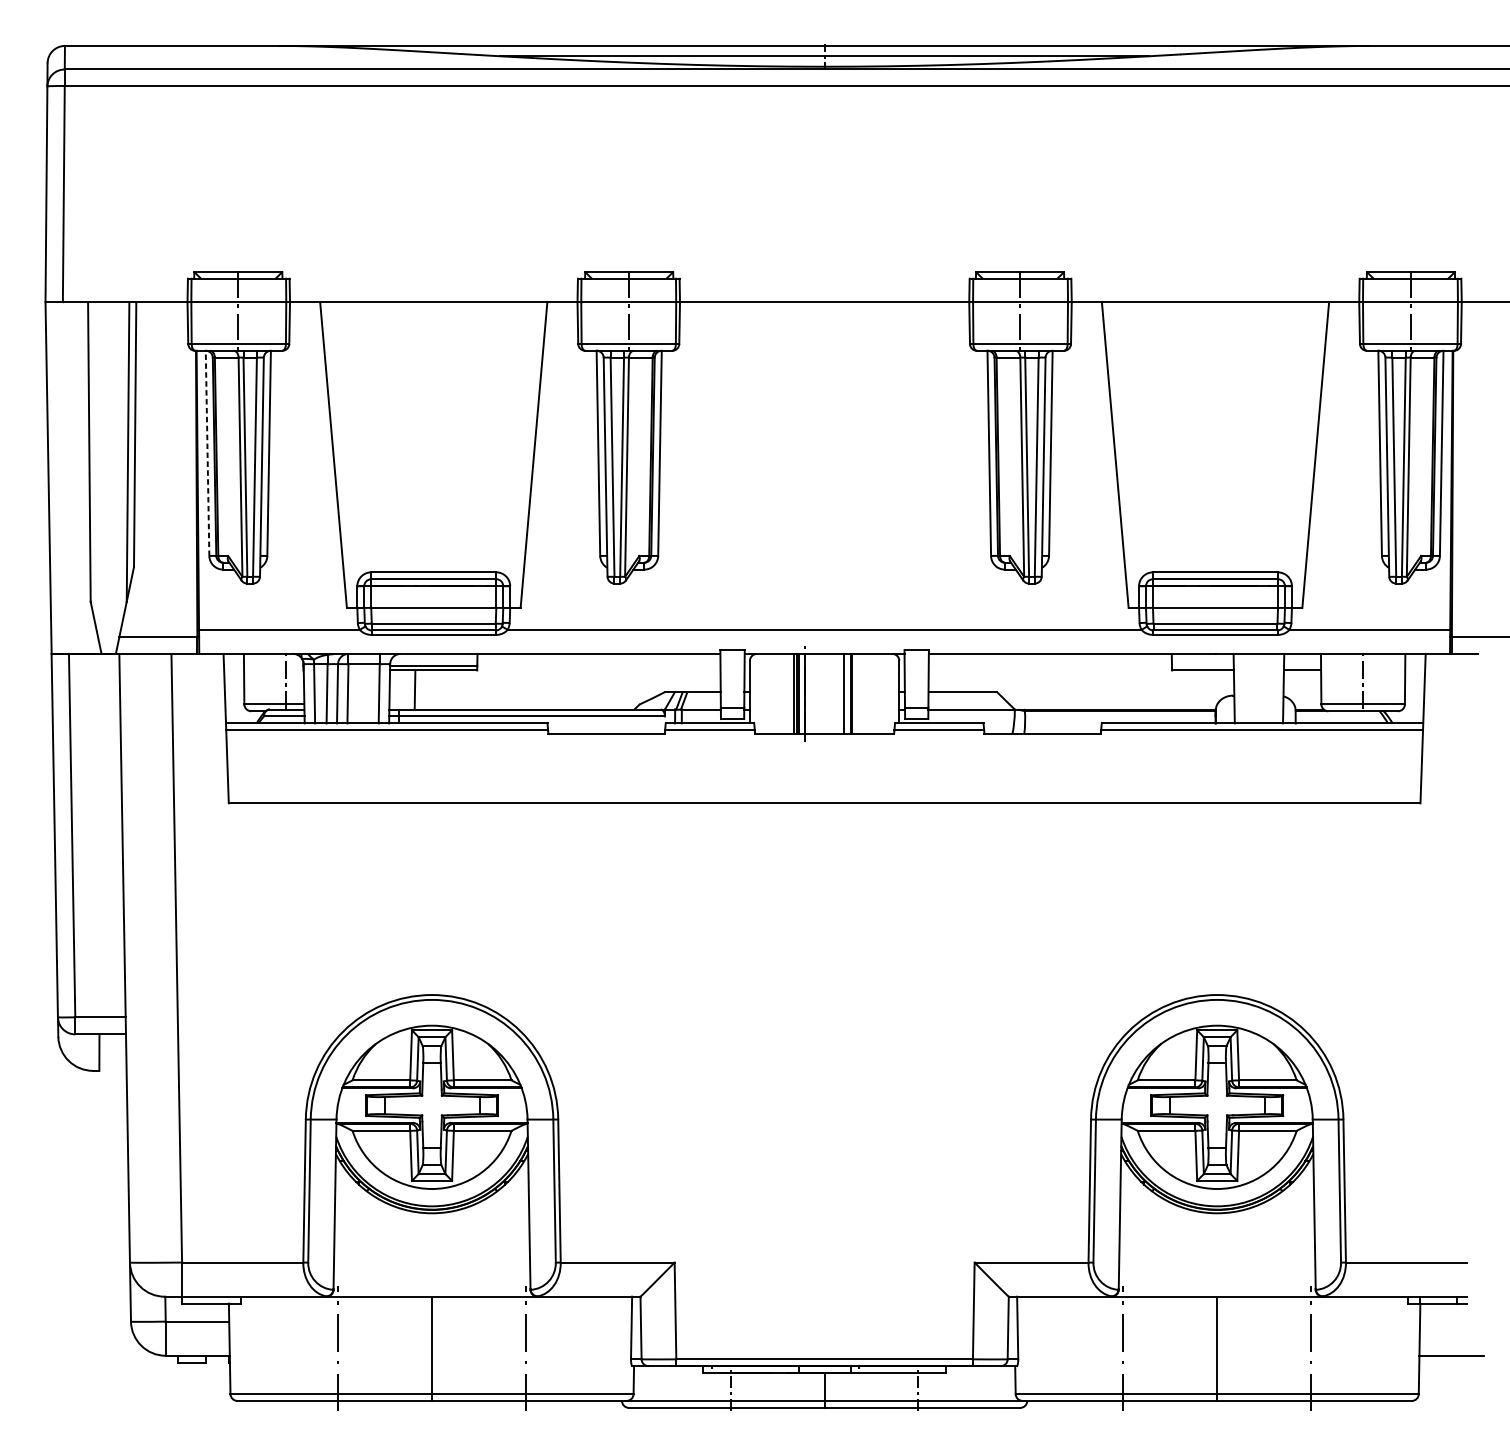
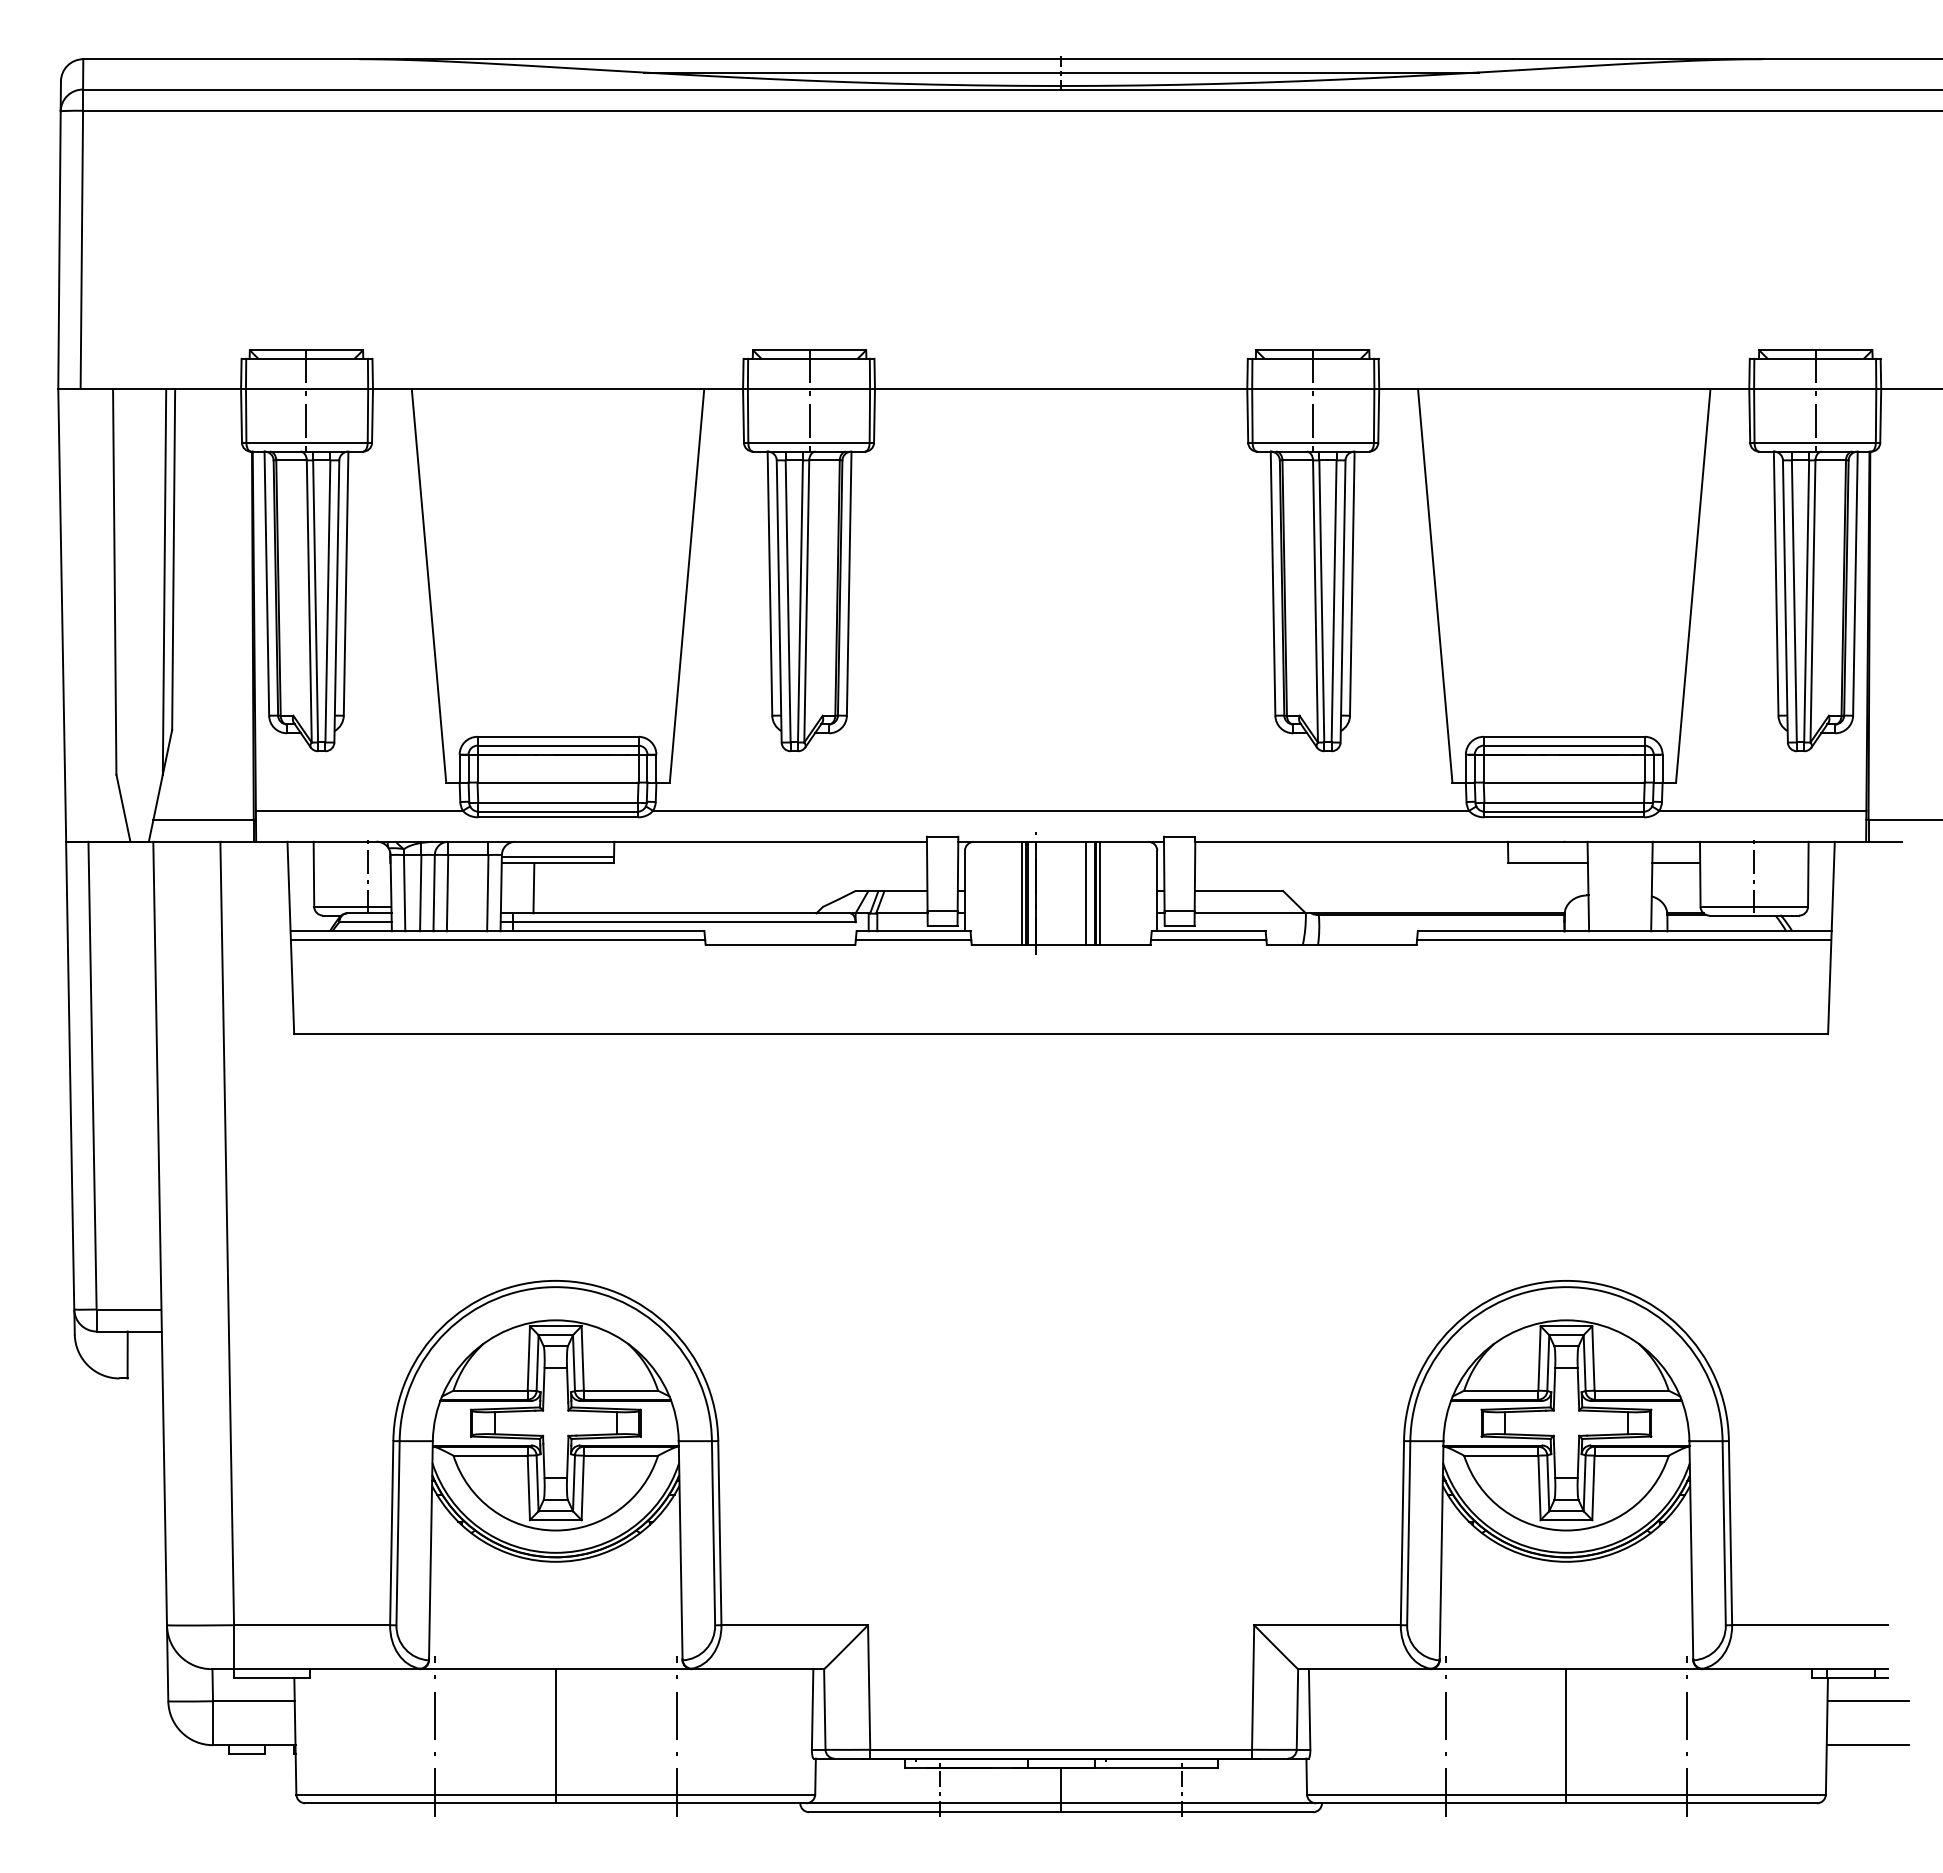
line: (207, 453) -> (266, 583), dashed -> solid
line: (855, 693) -> (1100, 892), added
line: (1451, 1321) -> (1868, 1701), added

